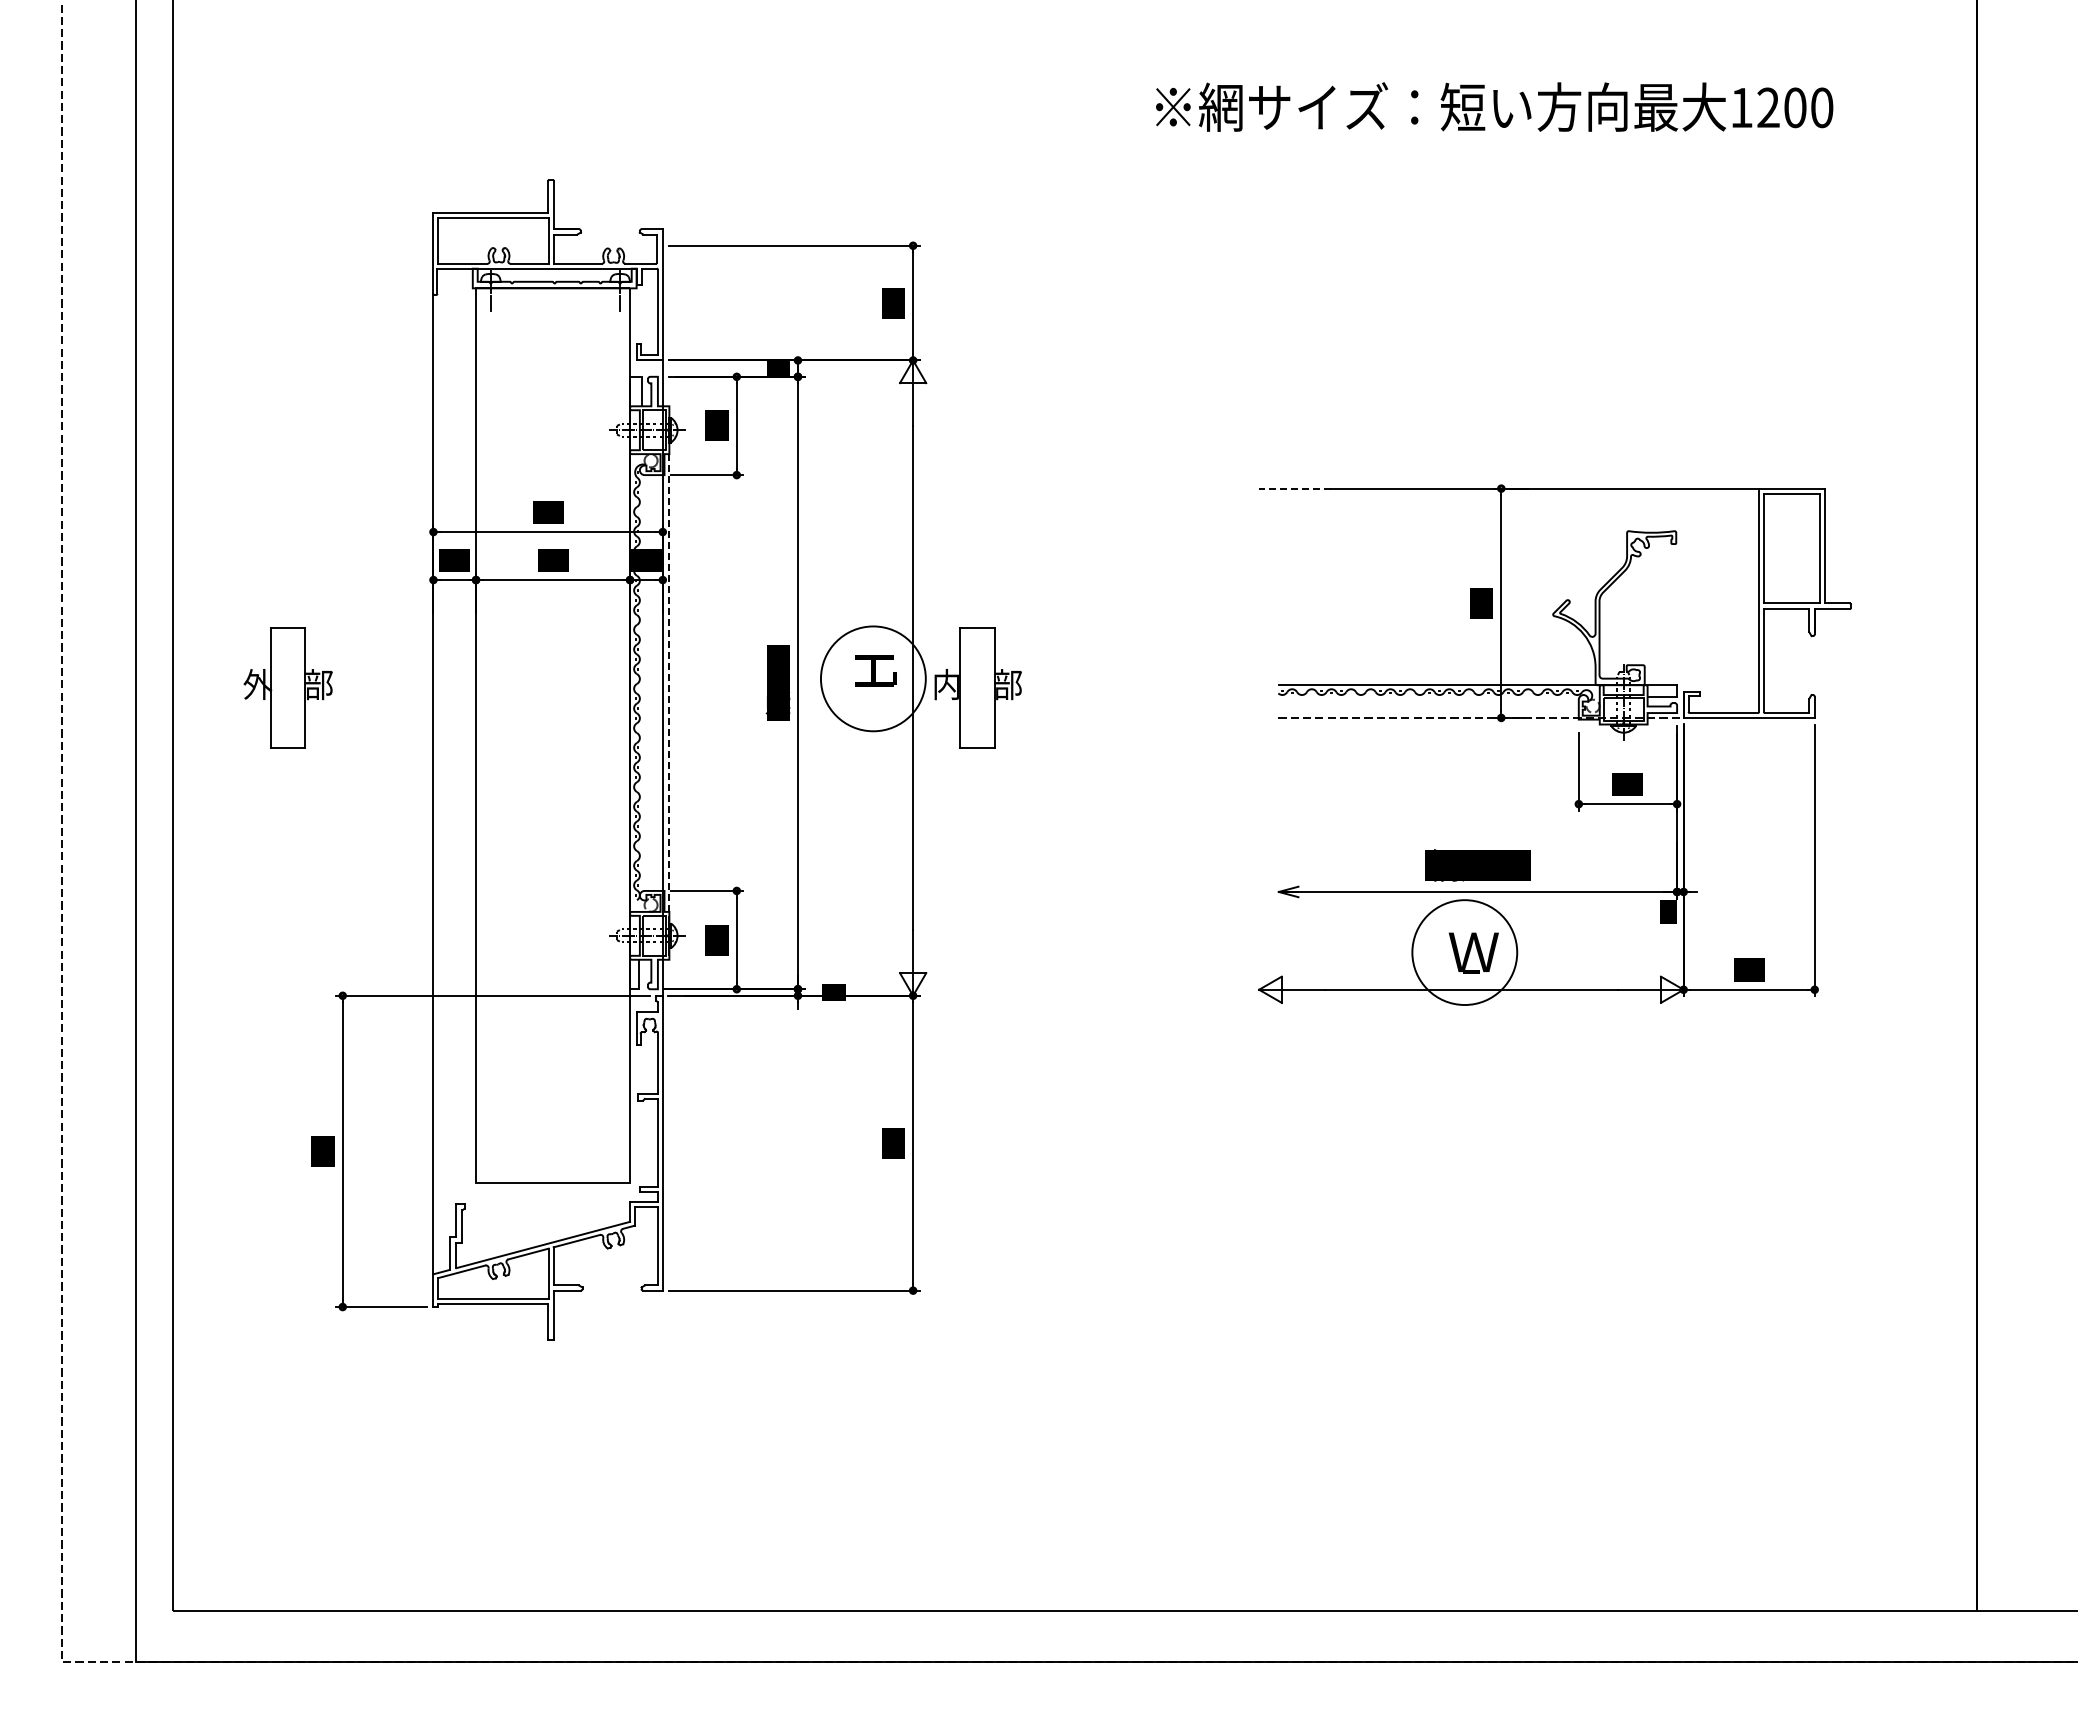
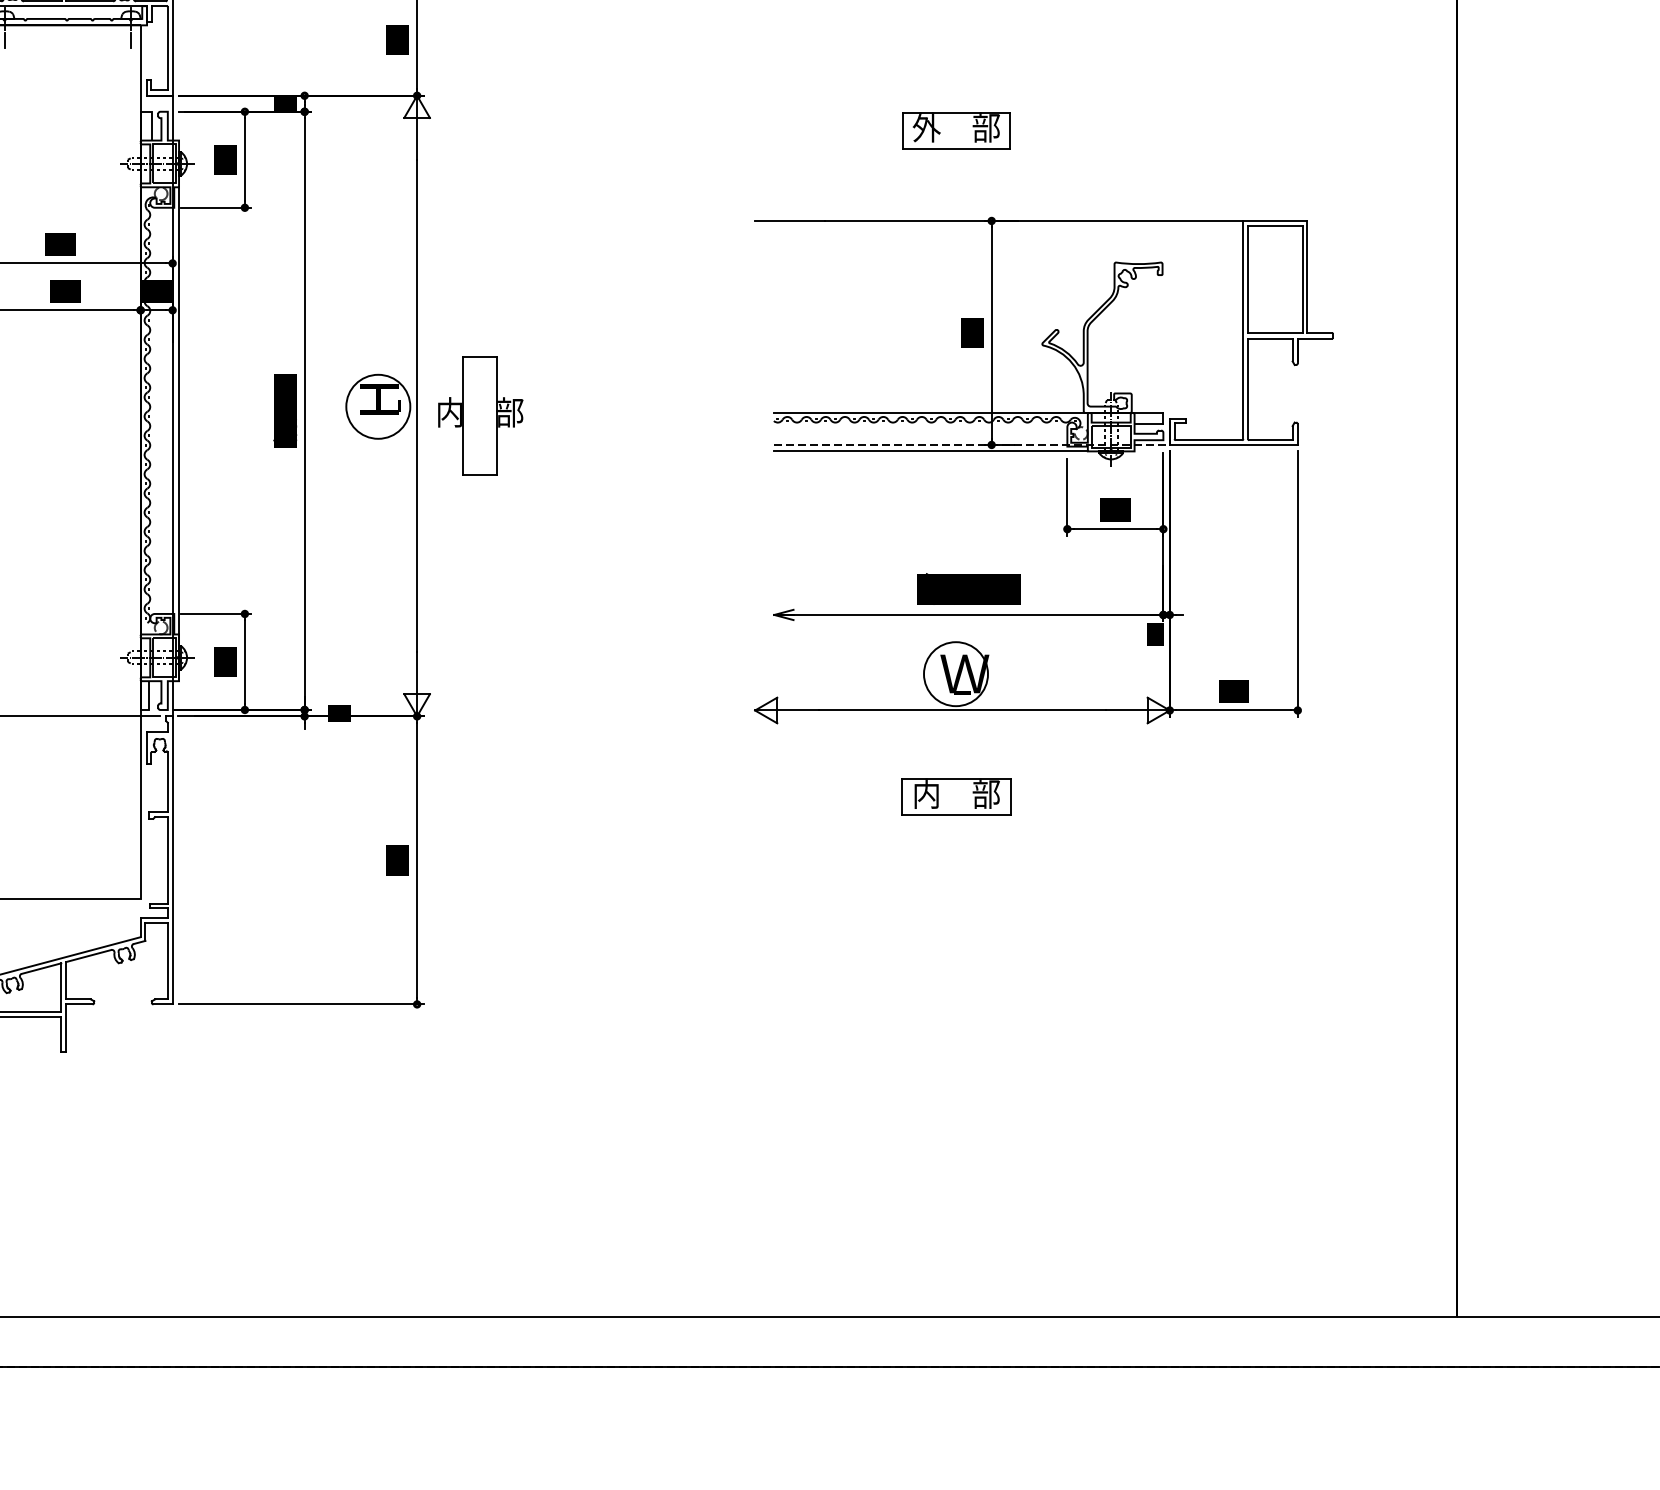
part: (1464, 396) -> (955, 130), added
line: (1294, 488) -> (789, 220), dashed -> solid
circle: (873, 678) -> (378, 406), size x0.62
line: (669, 706) -> (179, 433), dashed -> solid
line: (1438, 724) -> (930, 451), added
circle: (1464, 952) -> (955, 674), size x0.62
part: (1465, 1078) -> (956, 797), added

